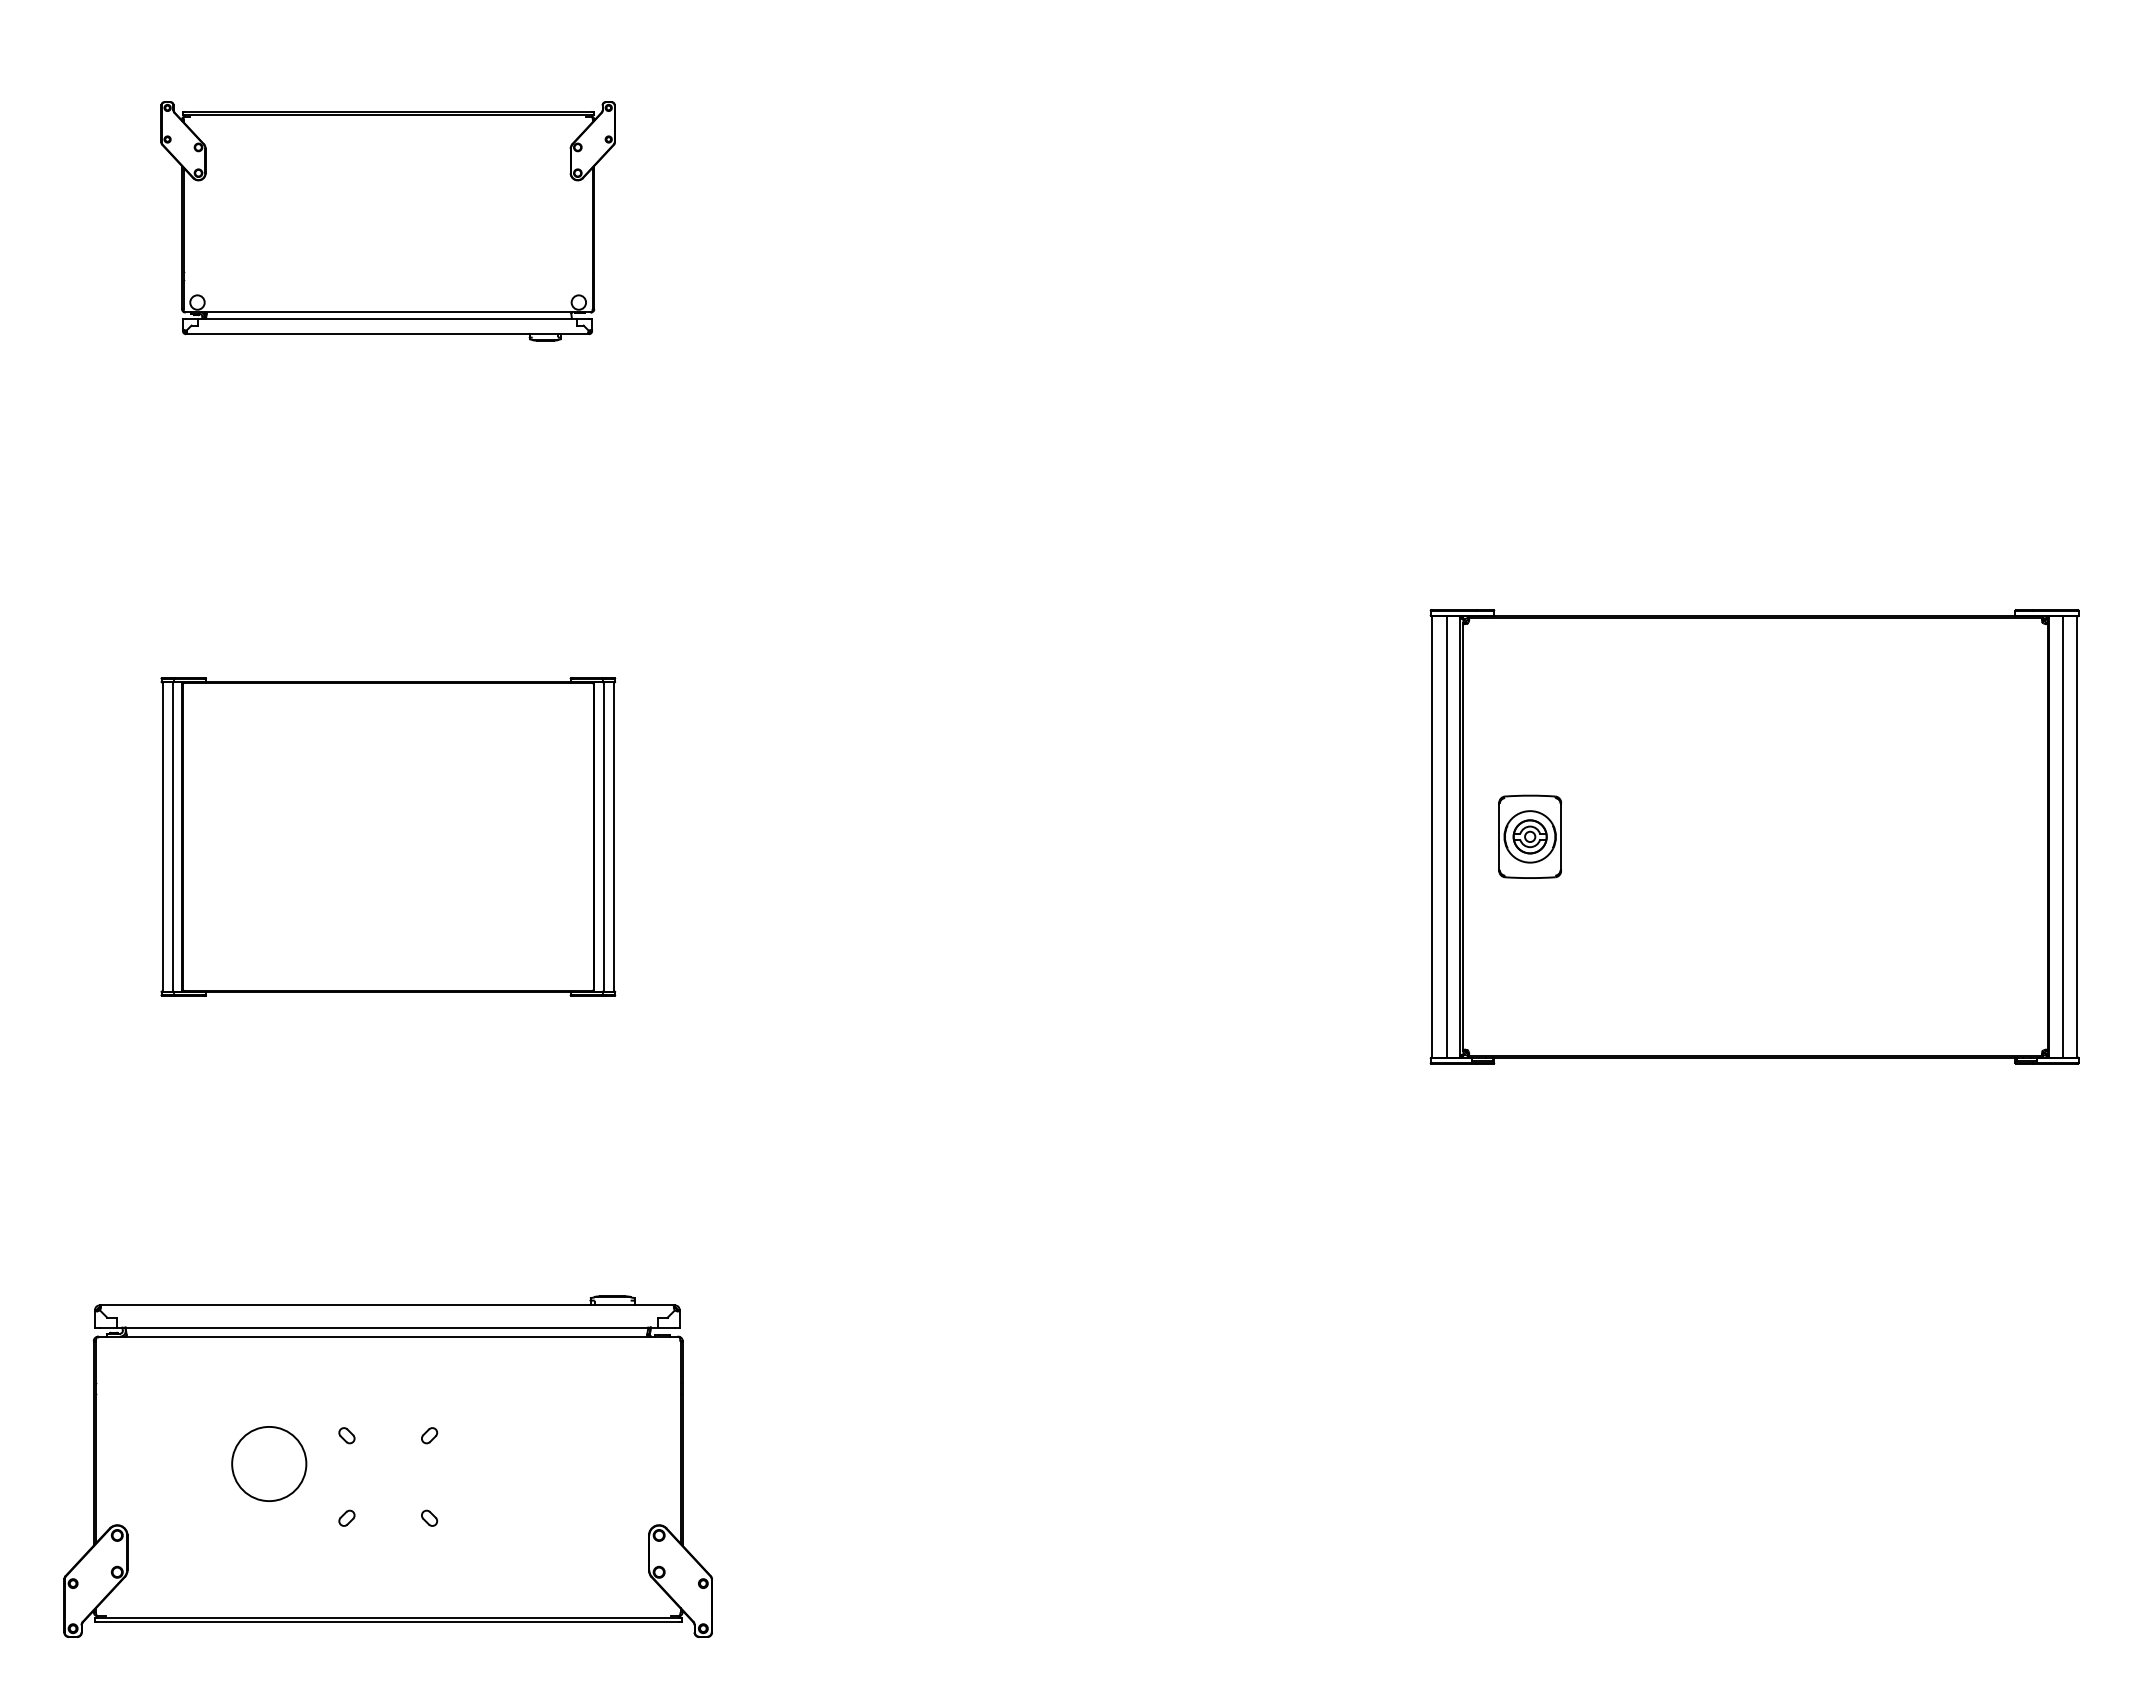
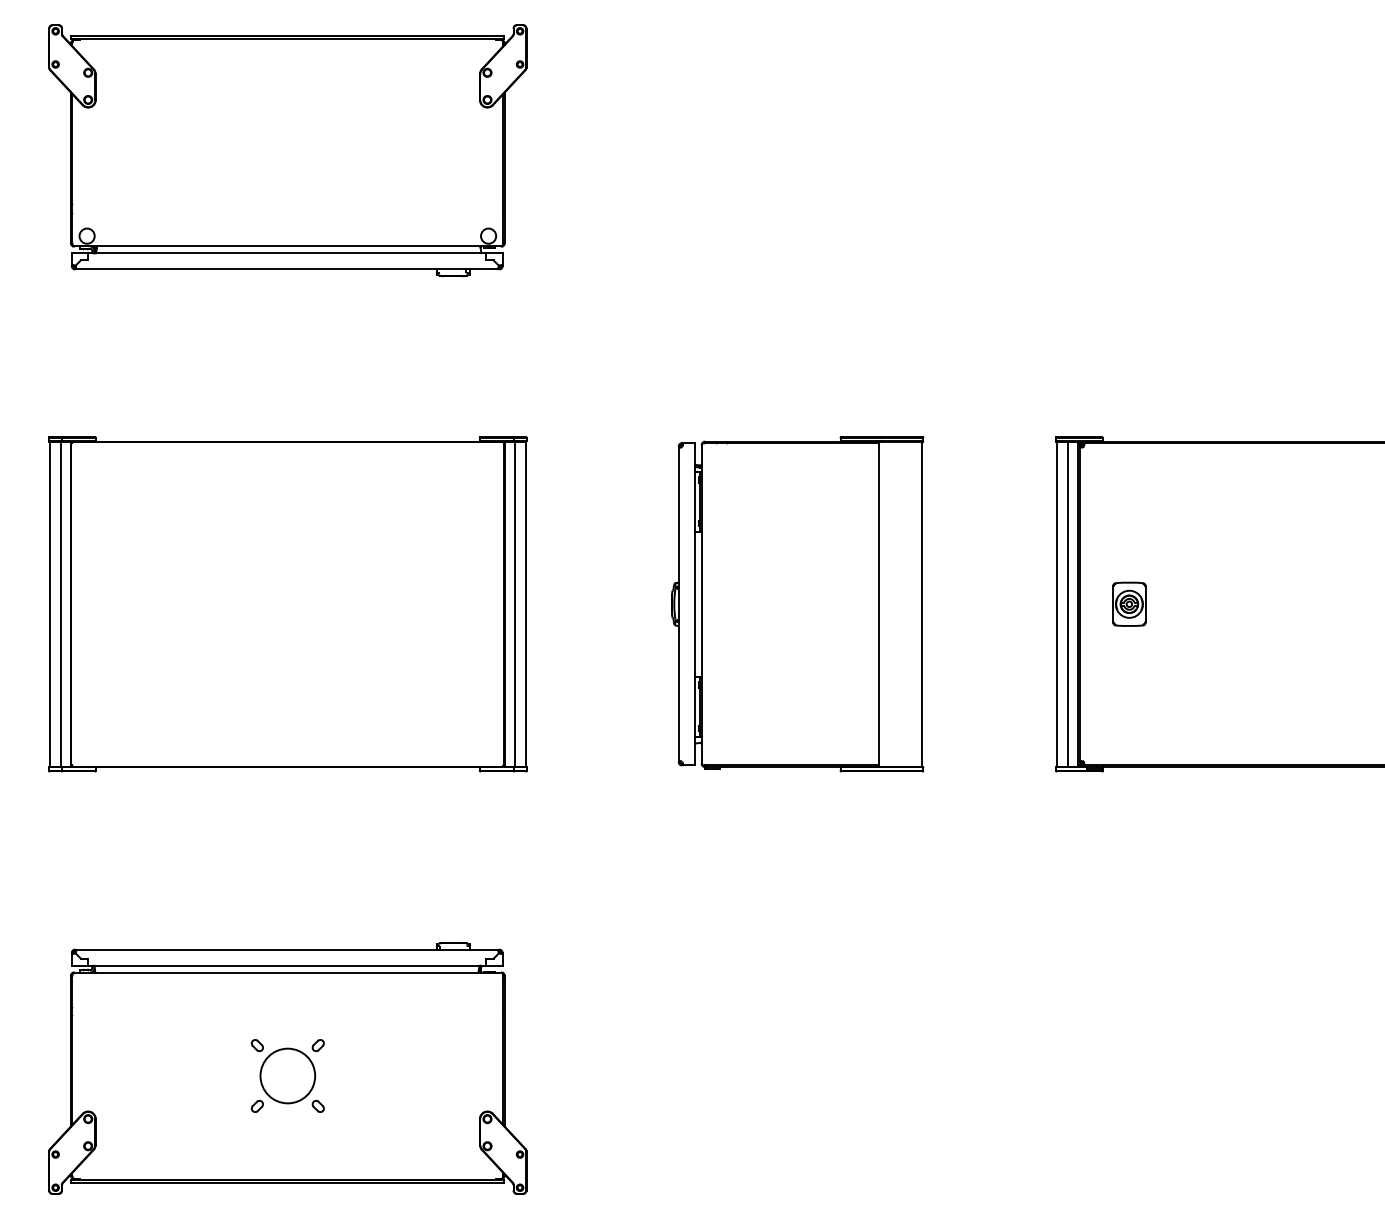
part: (387, 221) -> (287, 150), size x1.43
part: (388, 836) -> (288, 604), size x1.43
part: (1079, 836) -> (797, 604), added
part: (1530, 836) -> (1129, 604), size x0.71
circle: (269, 1463) -> (288, 1075), moved

